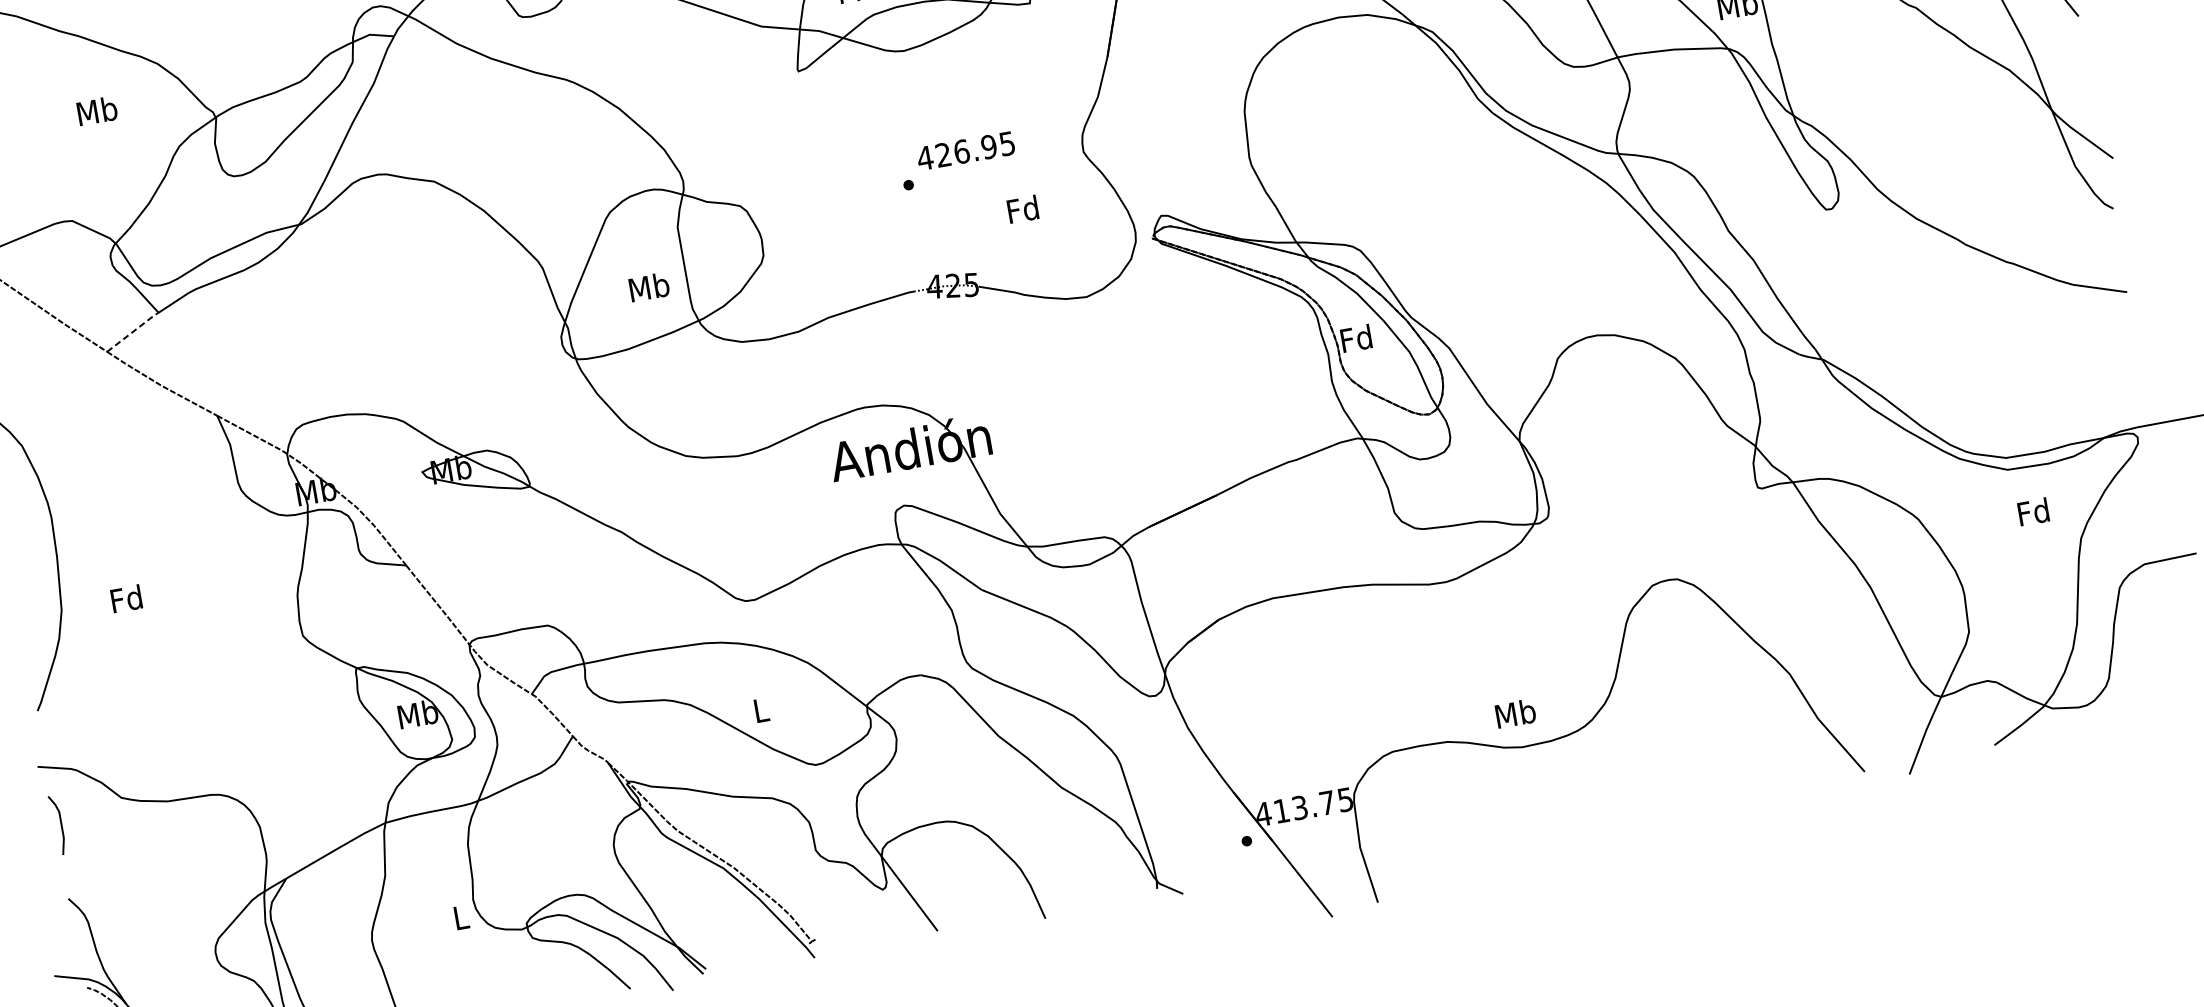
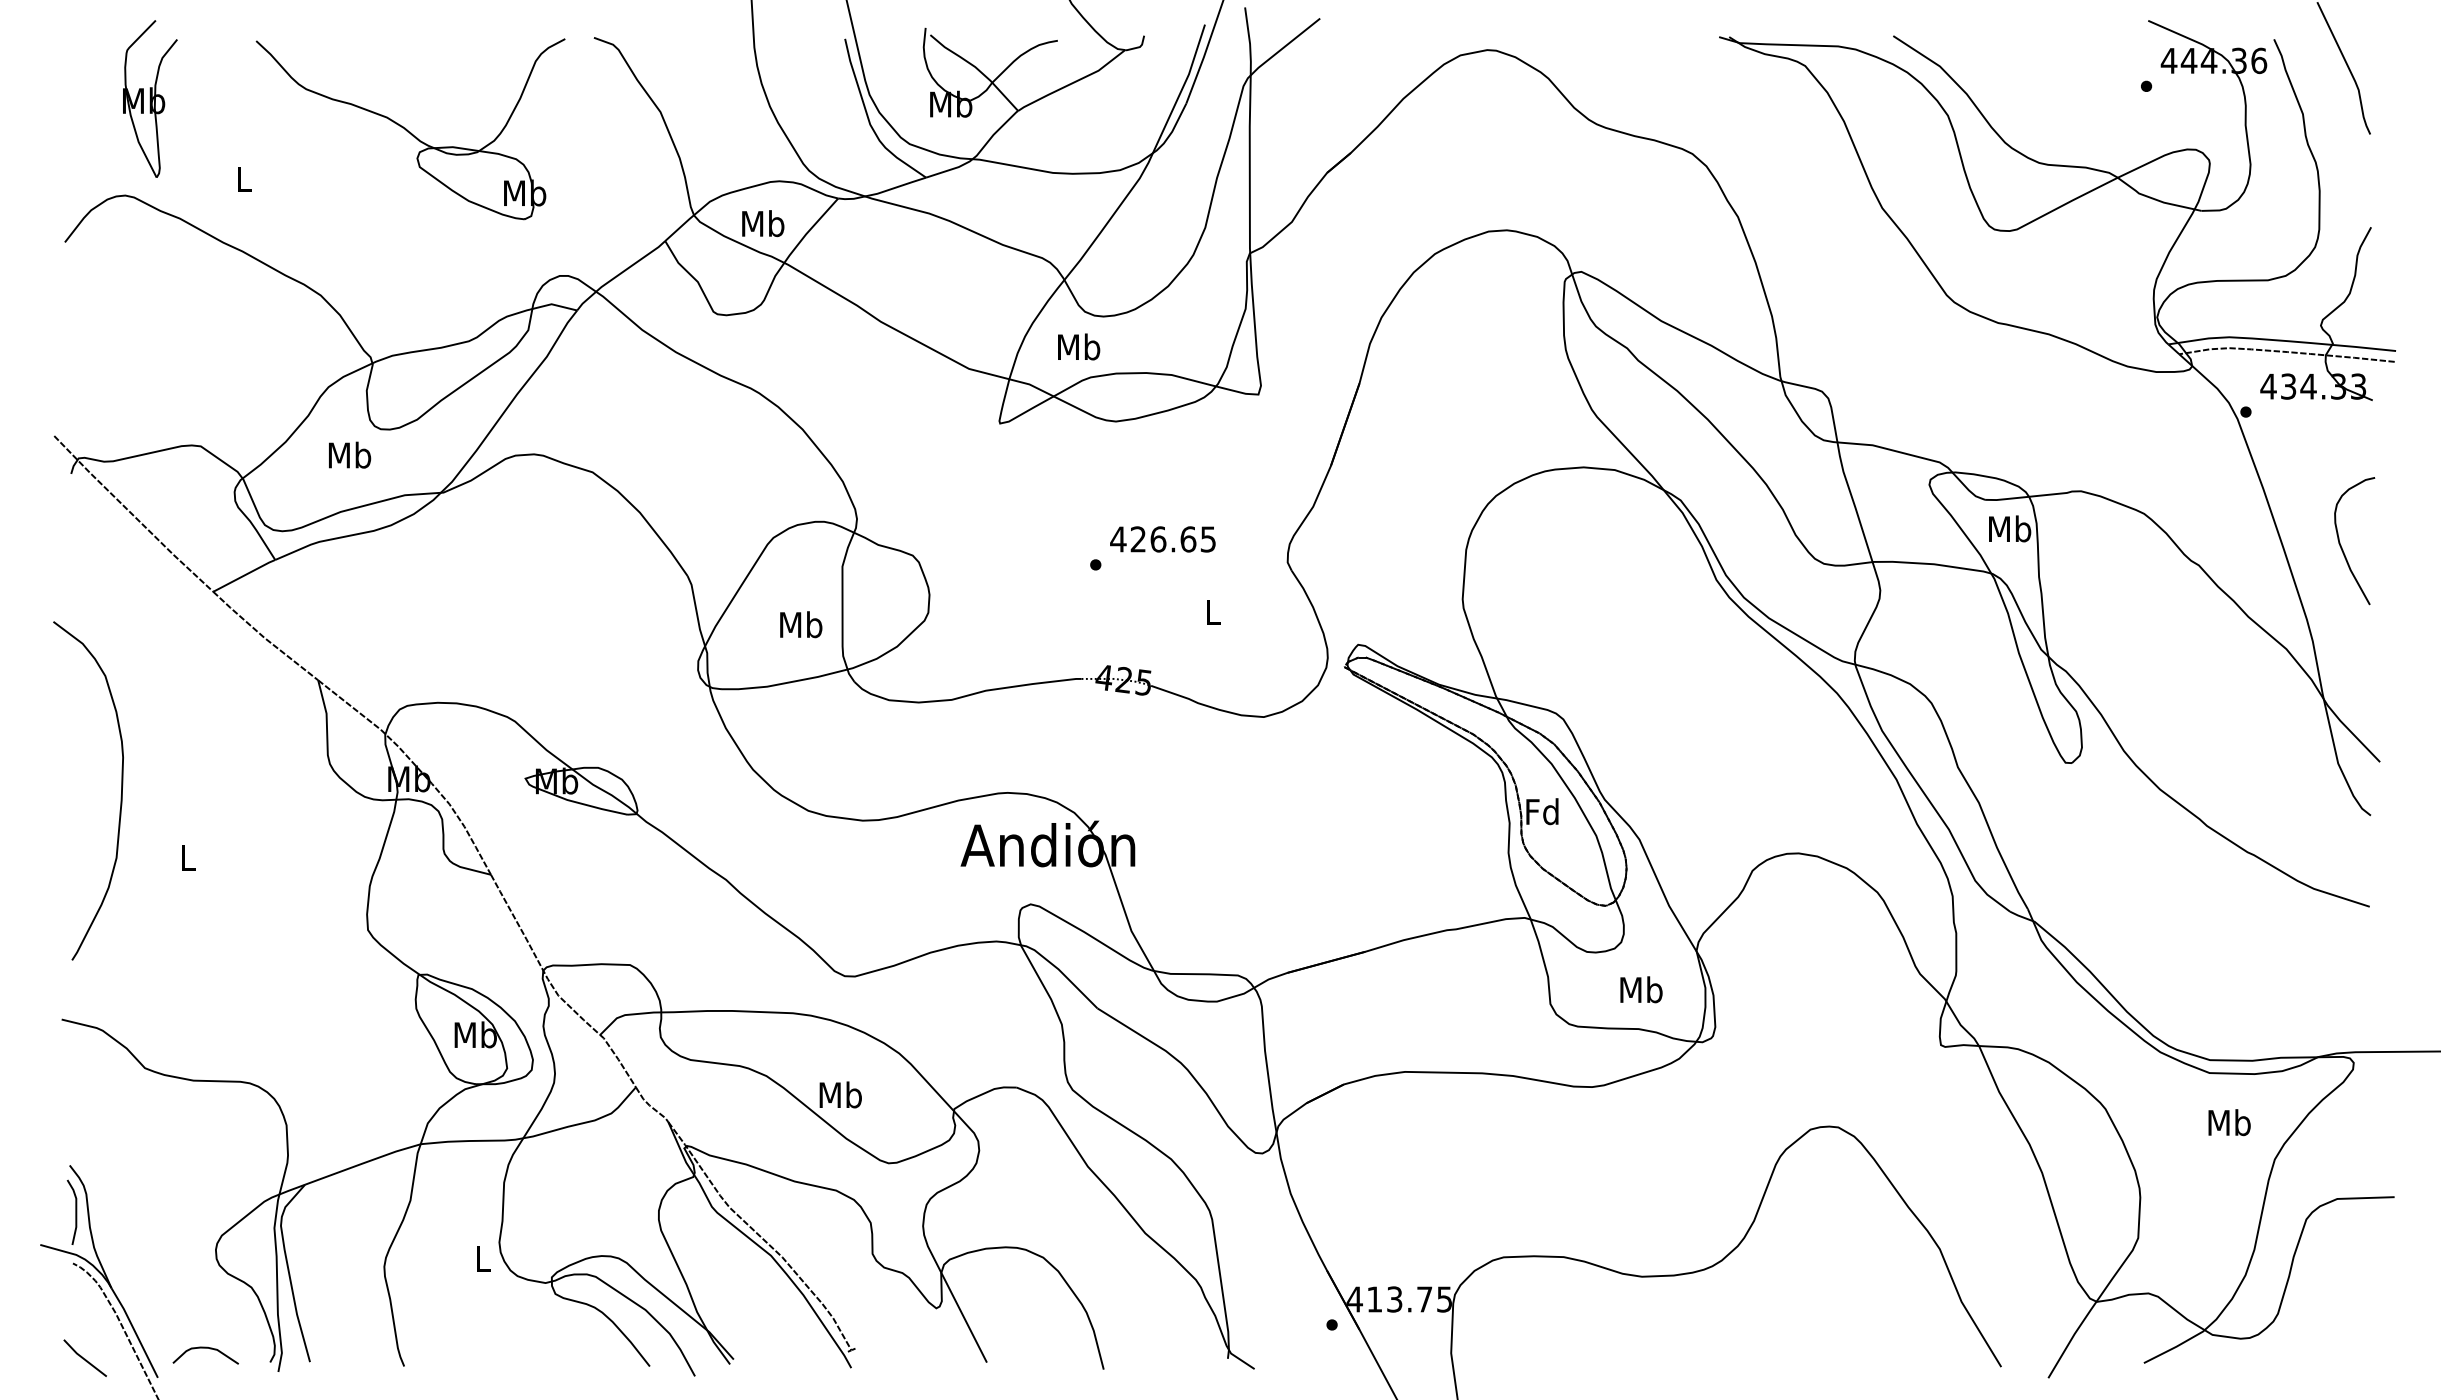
text: (97, 110) -> (350, 454), moved
text: (989, 147) -> (1188, 539), 426.95 -> 426.65
text: (1022, 208) -> (1212, 611), Fd -> L
line: (133, 331) -> (244, 575), dashed -> solid
text: (2033, 511) -> (2229, 1122), Fd -> Mb
text: (126, 598) -> (187, 857), Fd -> L
text: (760, 709) -> (840, 1094), L -> Mb
text: (1515, 713) -> (1641, 989), moved
line: (60, 823) -> (75, 1211), moved

